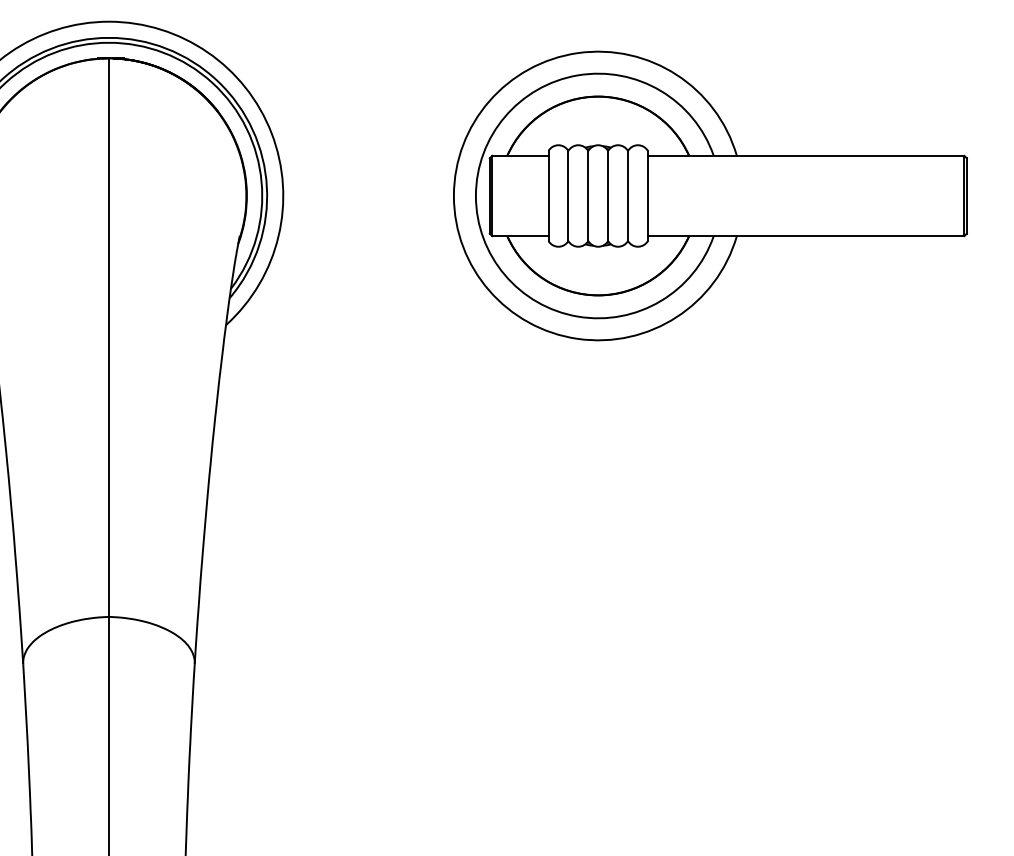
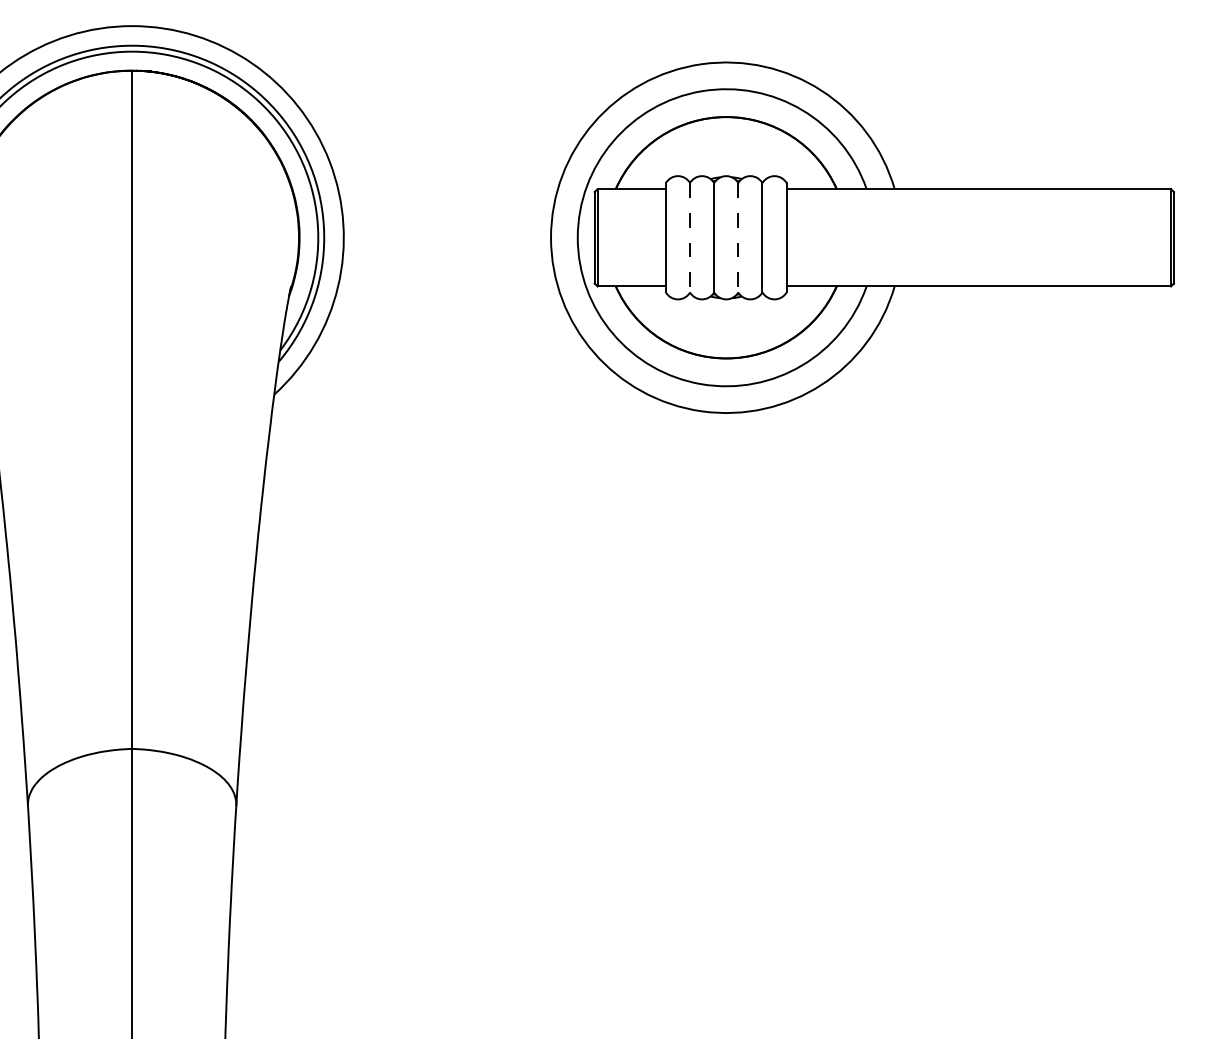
line: (568, 196) -> (690, 238), solid -> dashed
line: (608, 196) -> (738, 238), solid -> dashed

